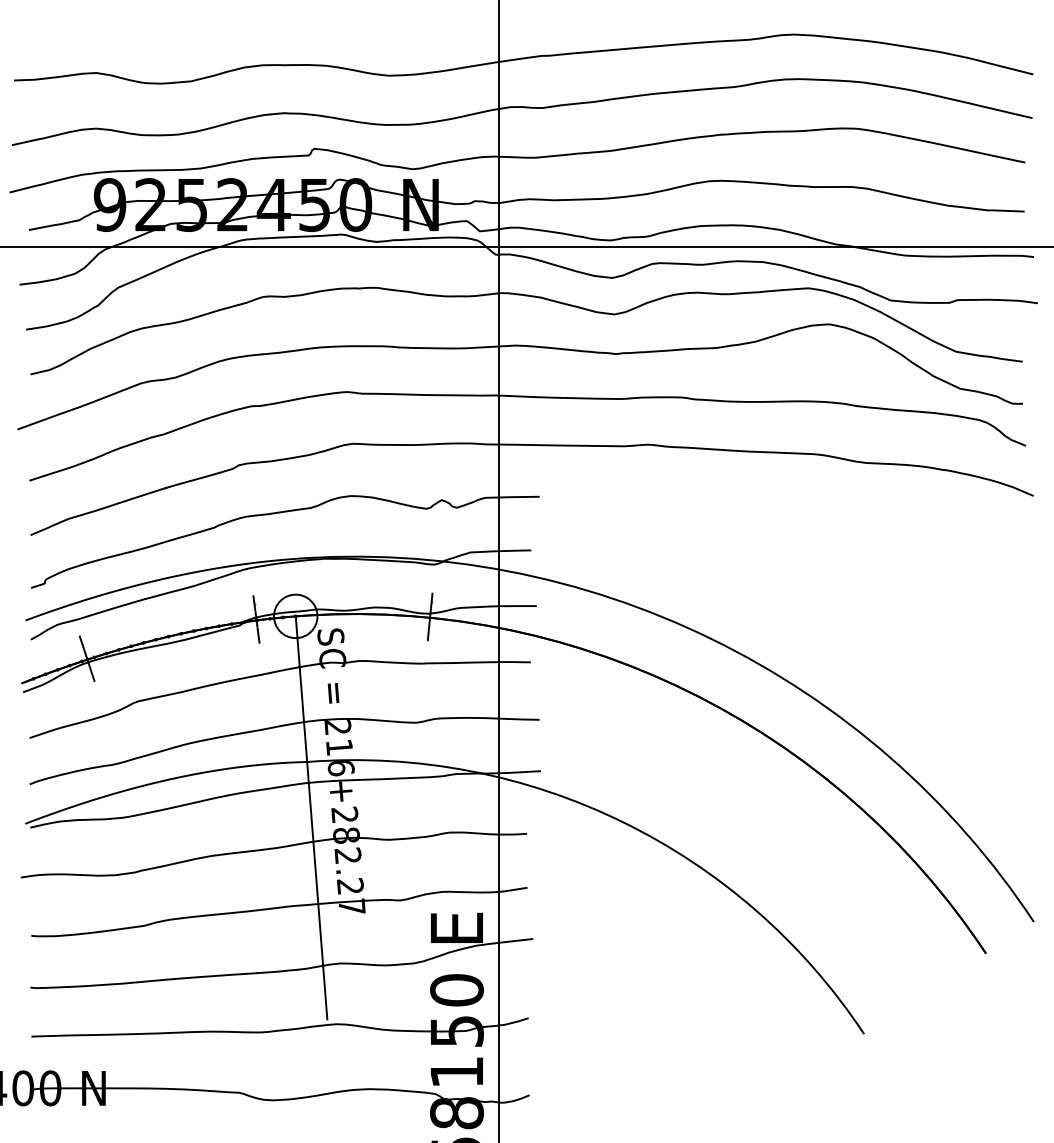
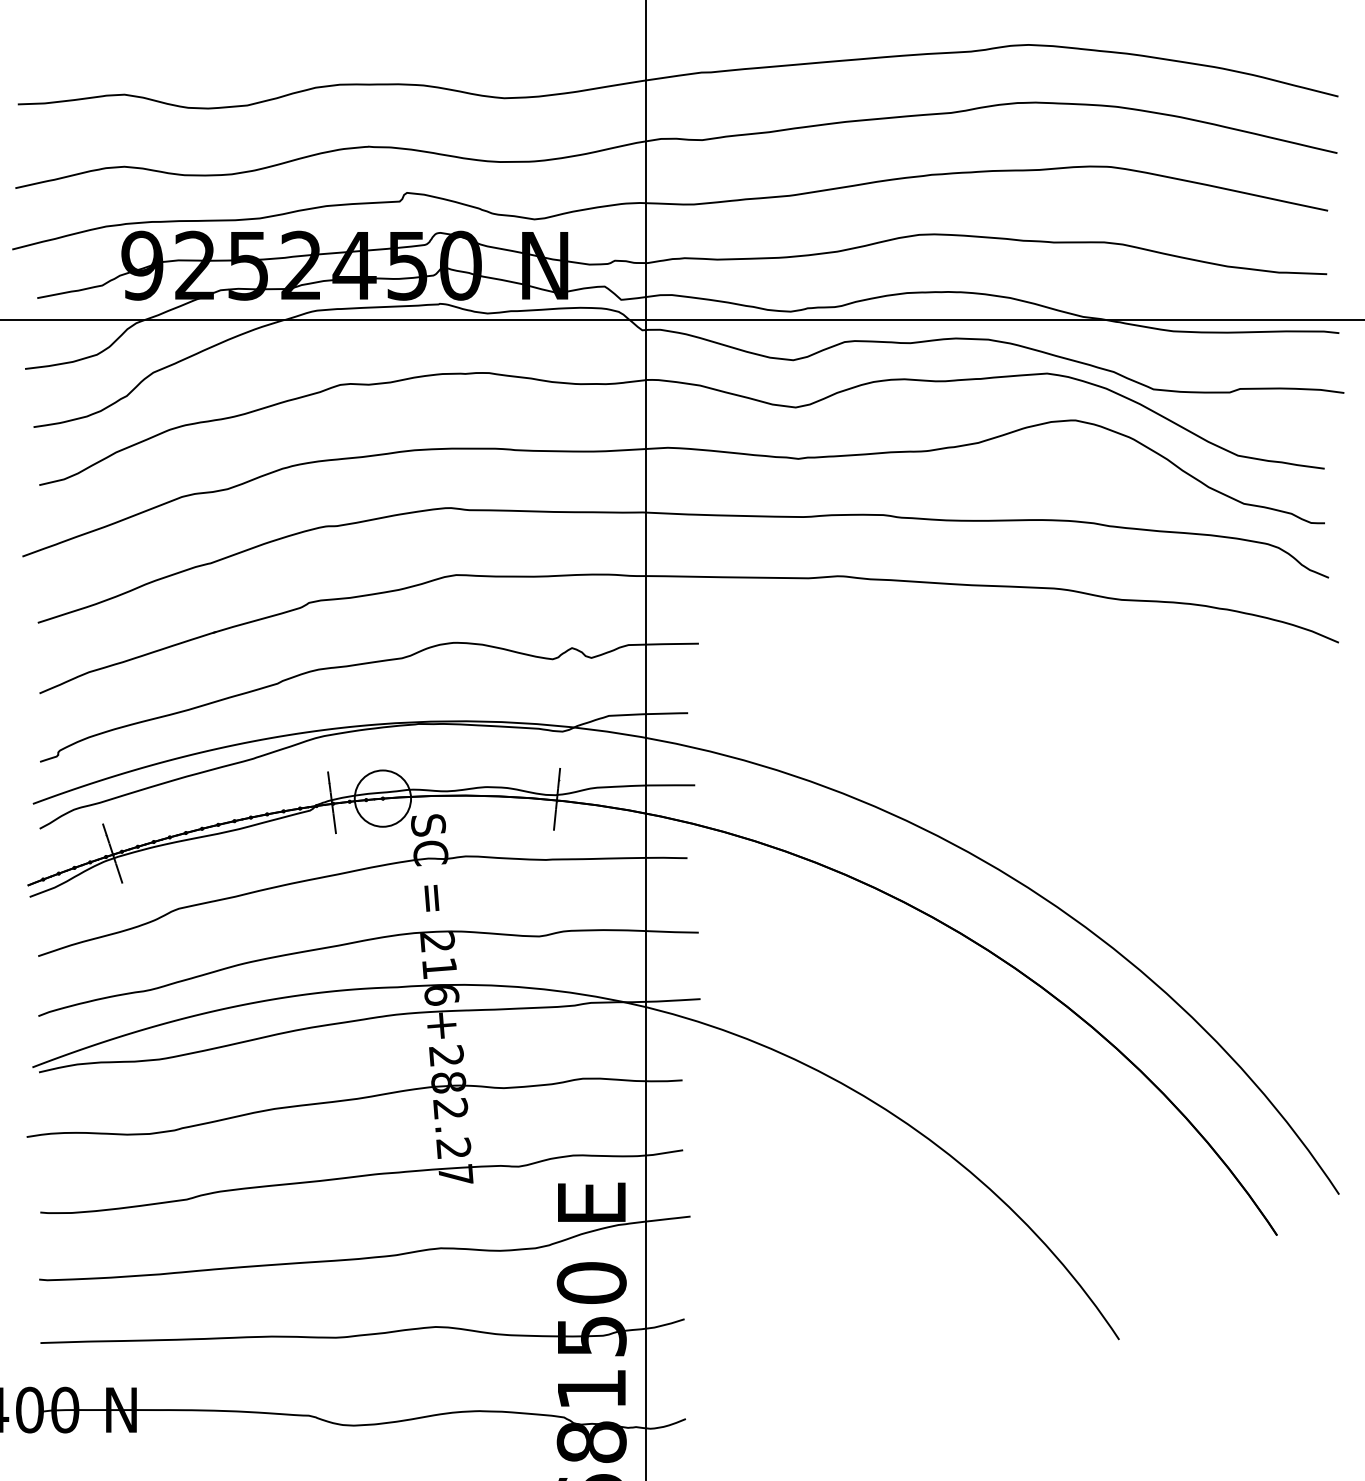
line: (311, 817) -> (403, 1059), removed

